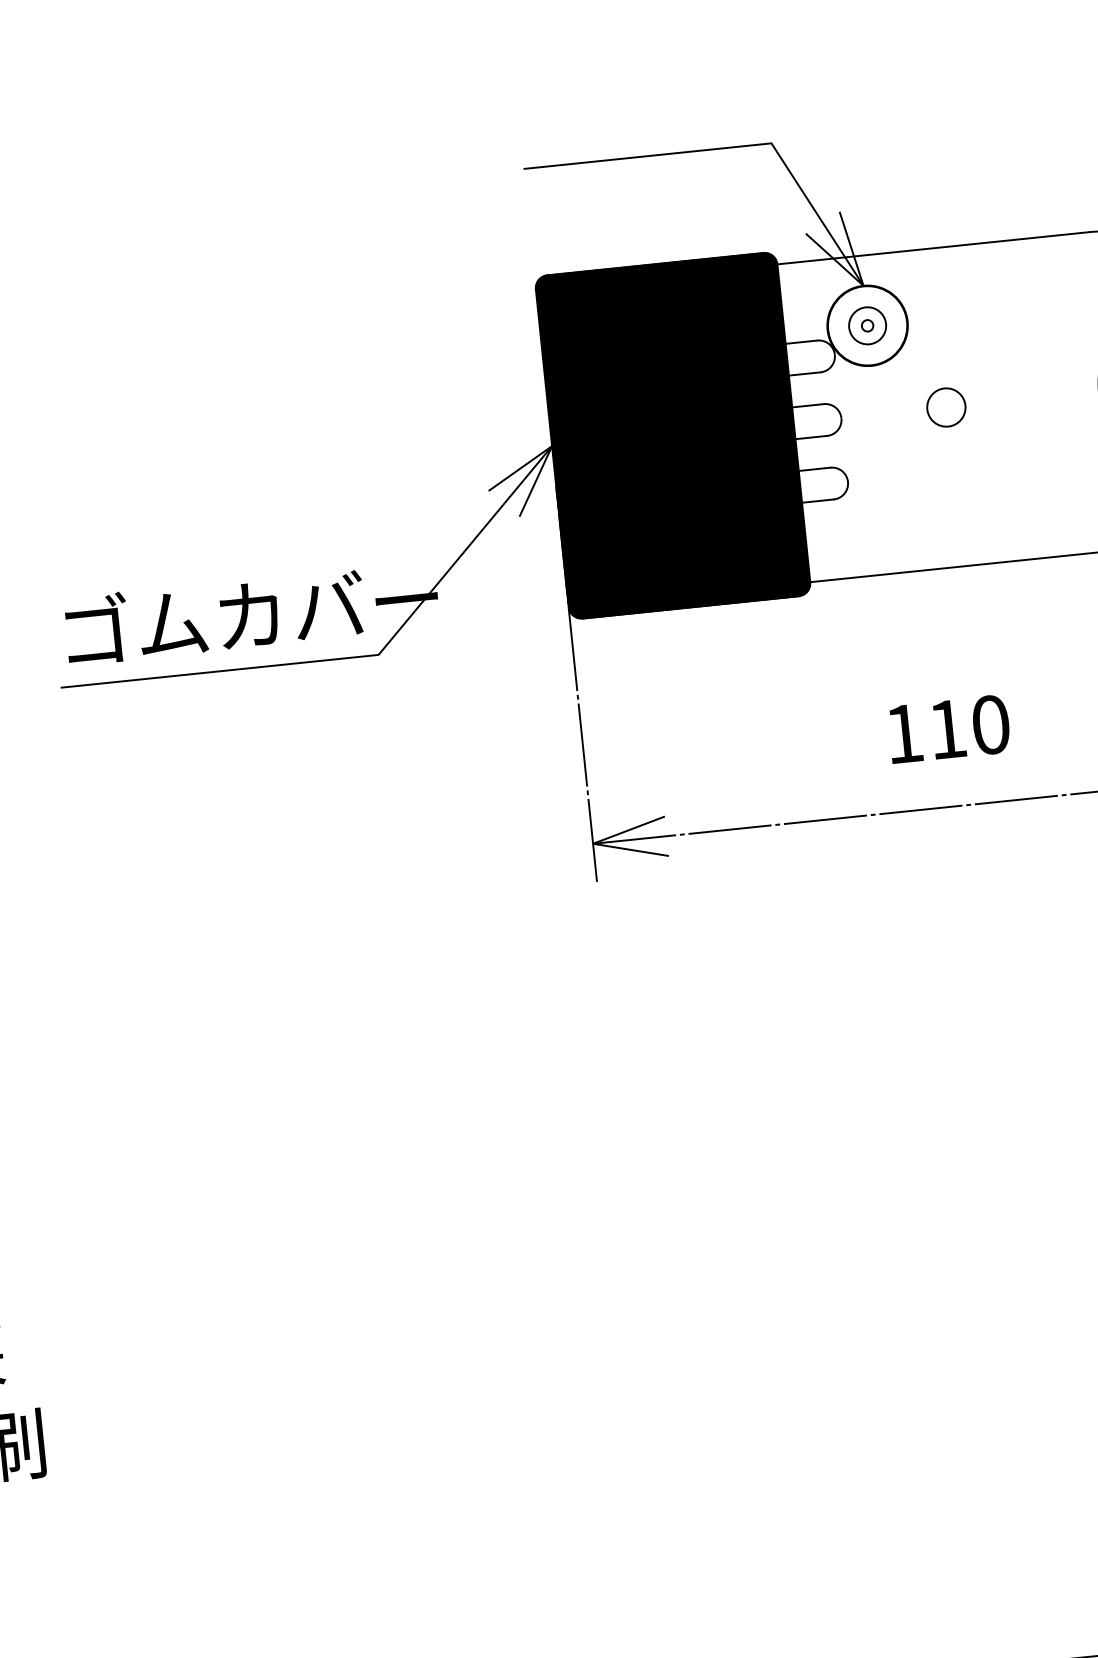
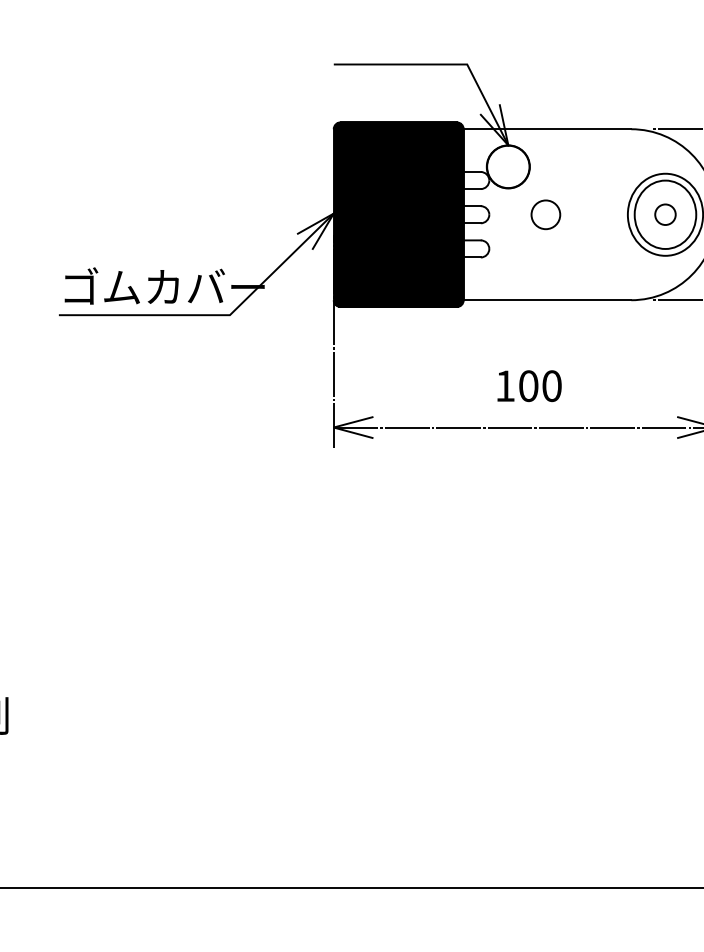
part: (867, 325) -> (508, 166), removed
circle: (945, 407) -> (545, 214), size x1.4
text: (947, 730) -> (528, 386), 110 -> 100

